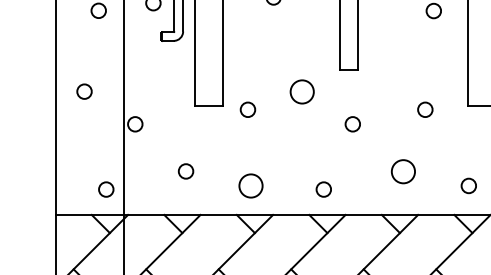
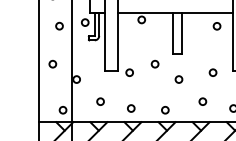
circle: (300, 90) -> (154, 63), size x0.62
circle: (402, 170) -> (202, 101), size x0.62
circle: (251, 185) -> (131, 108), size x0.62

